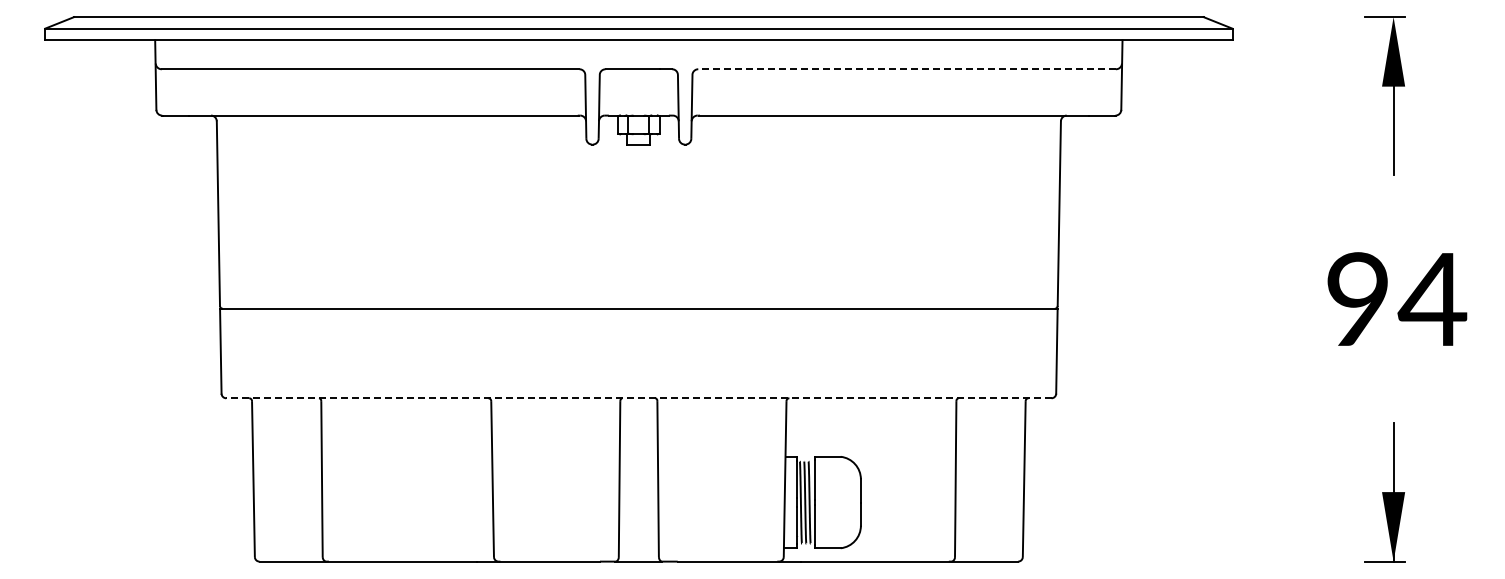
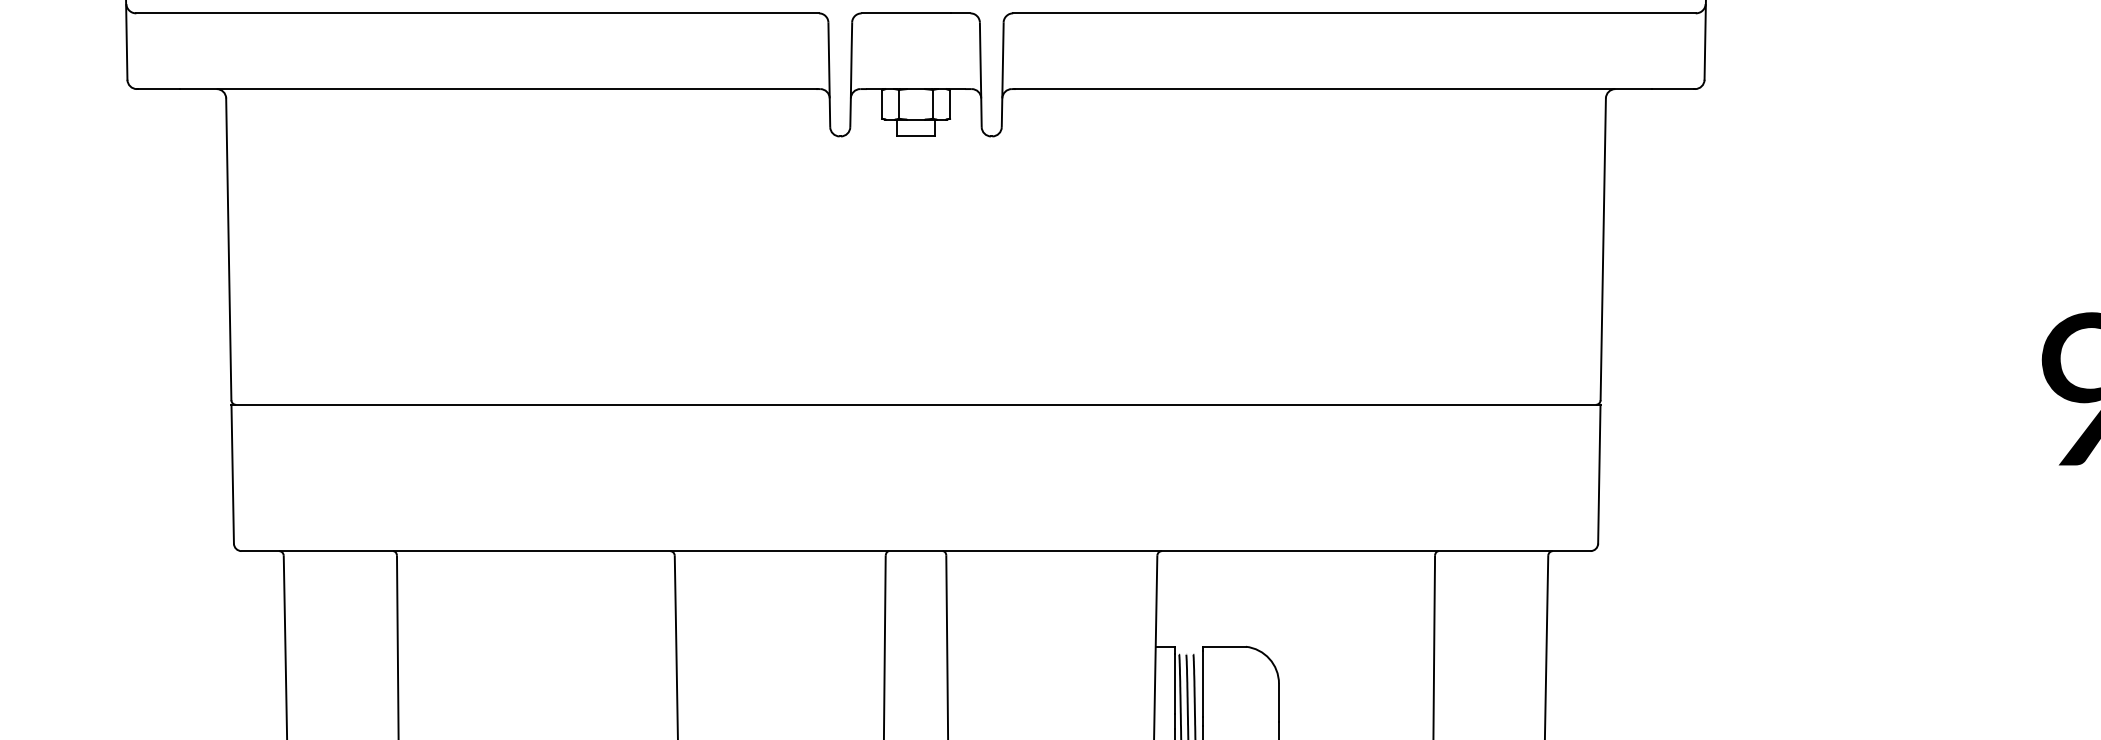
line: (907, 69) -> (1355, 13), dashed -> solid
line: (638, 398) -> (915, 551), dashed -> solid

